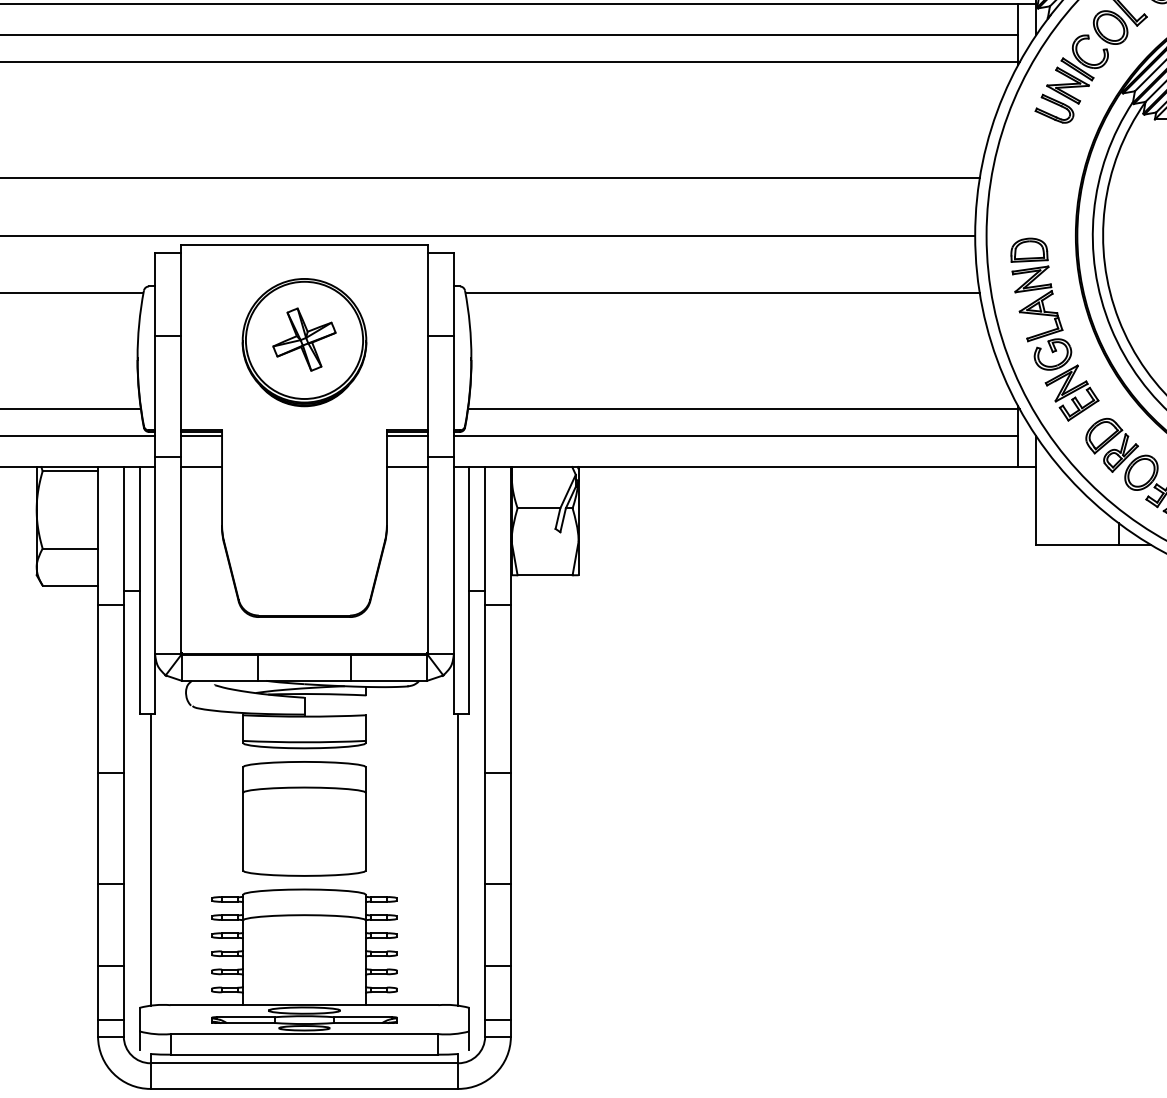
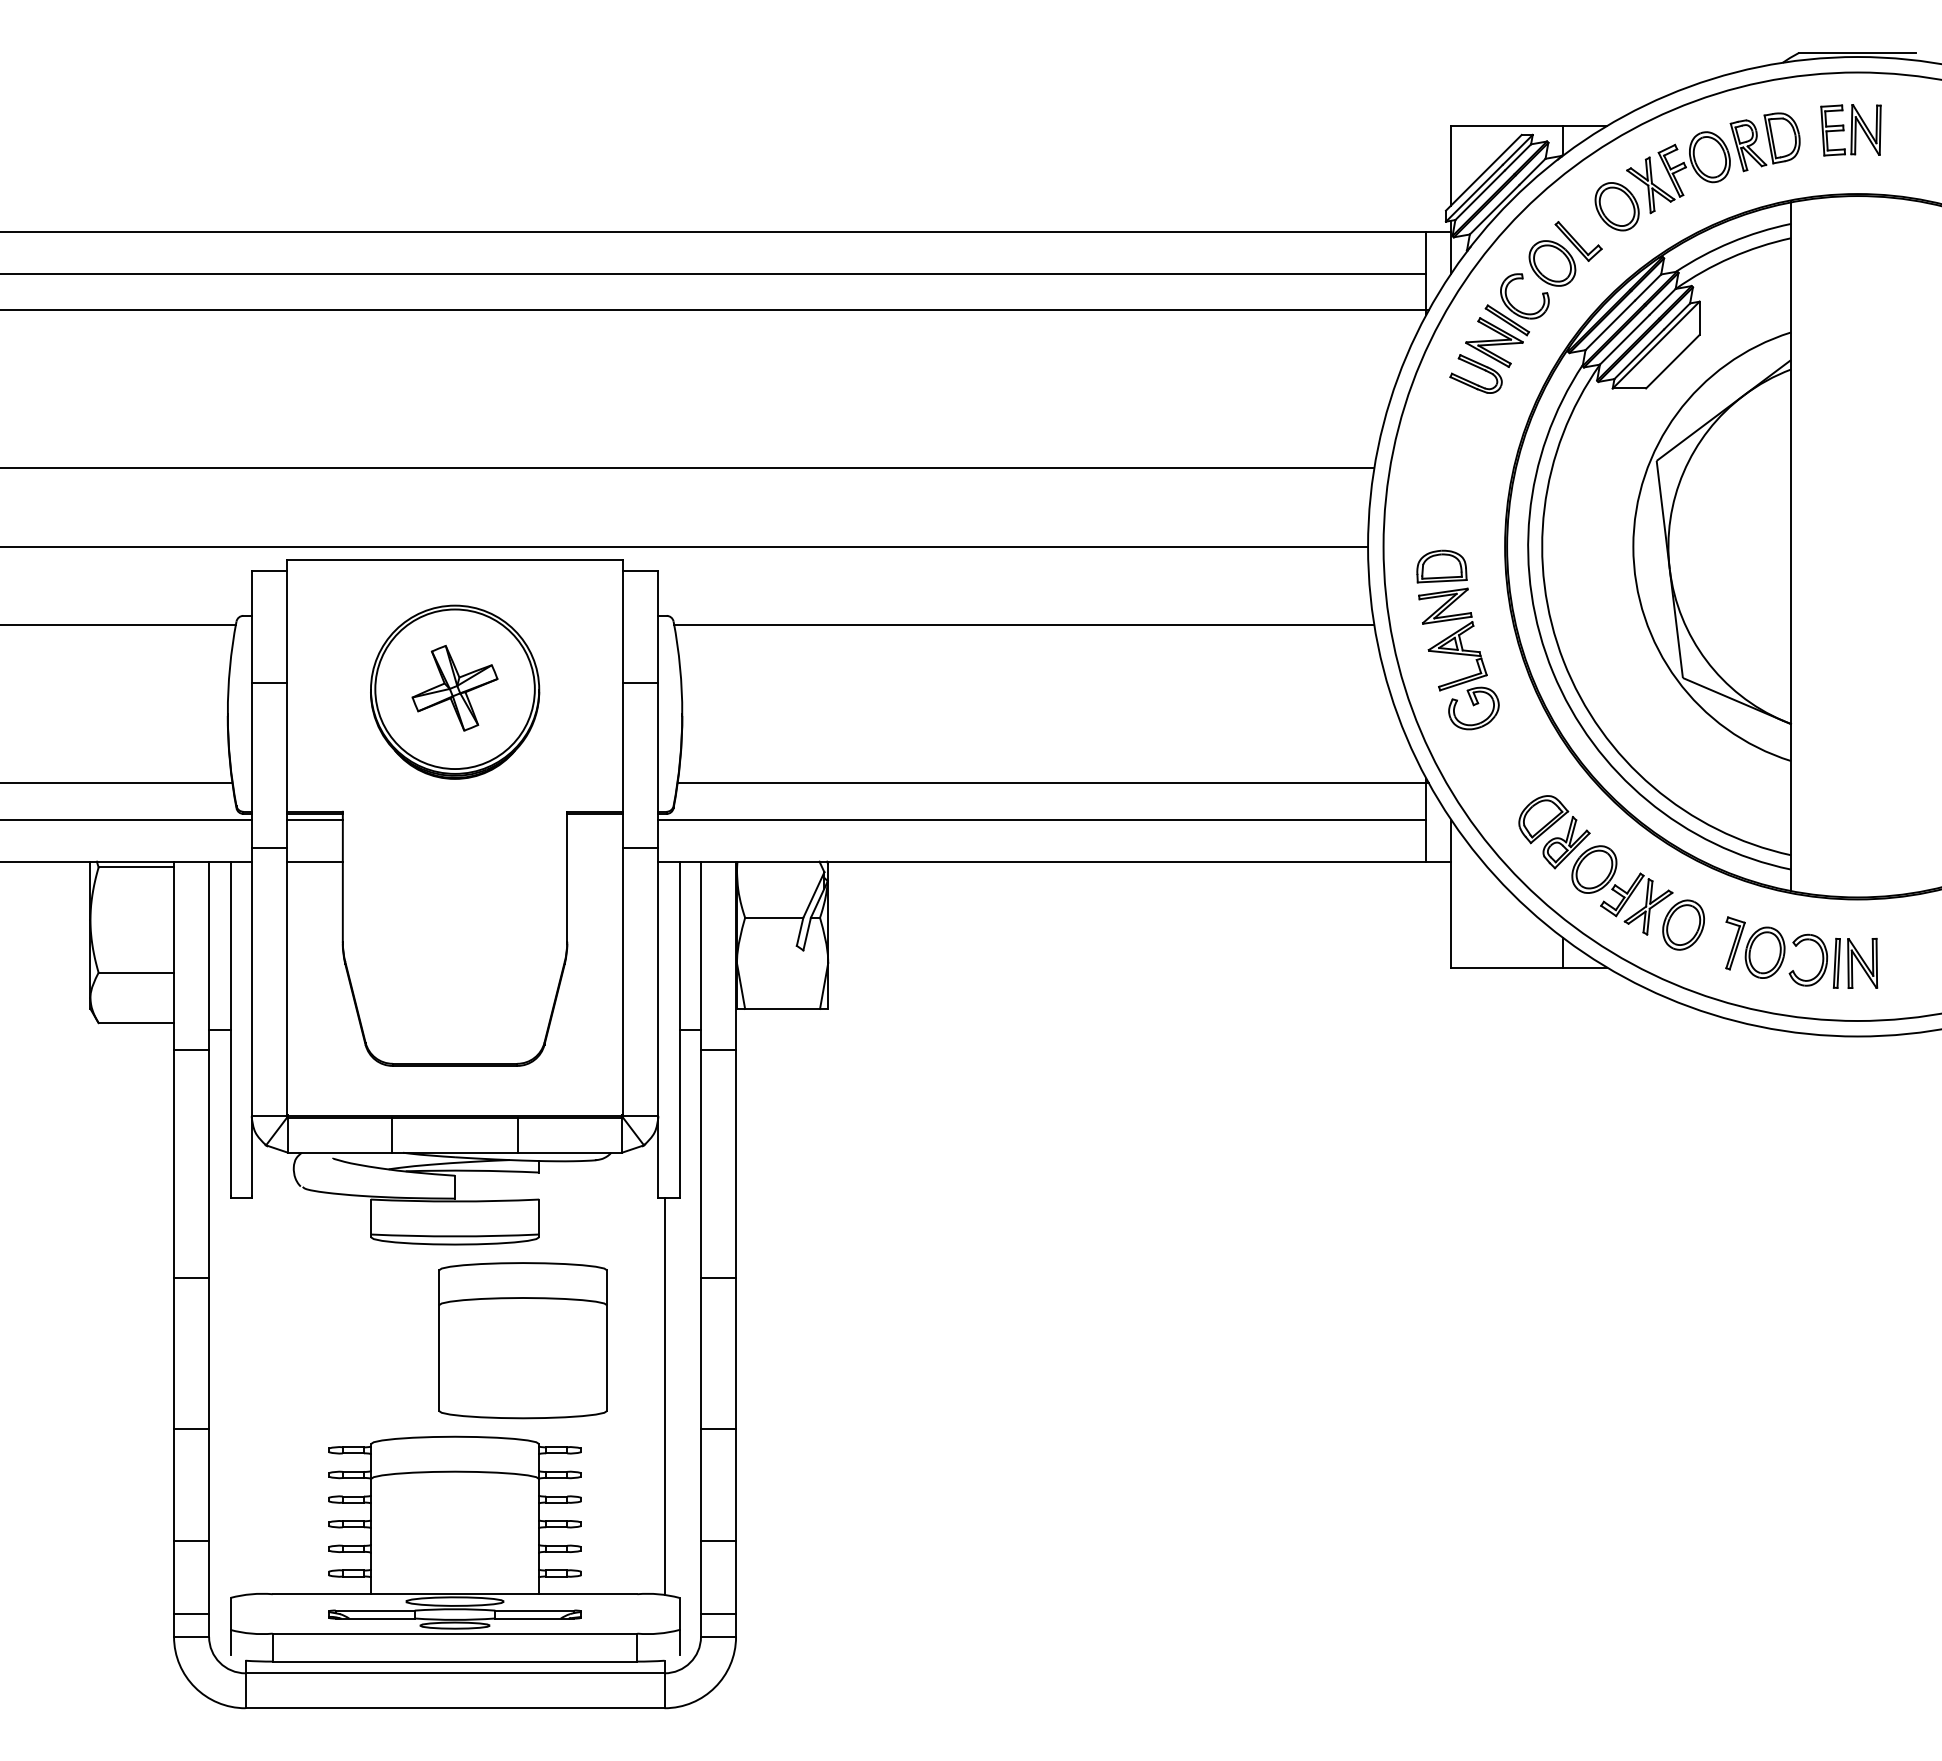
part: (1071, 392) -> (1499, 760), removed
line: (407, 436) -> (595, 819), removed
line: (407, 466) -> (595, 861), removed
part: (304, 818) -> (522, 1340), moved
line: (150, 859) -> (245, 1396), removed

